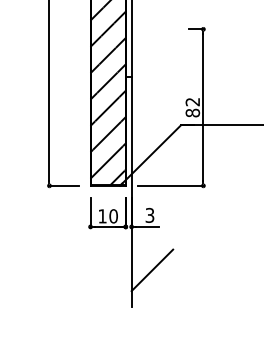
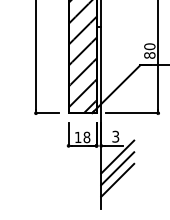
text: (192, 101) -> (149, 46), 82 -> 80
text: (113, 216) -> (86, 137), 10 -> 18
line: (152, 240) -> (117, 156), added
line: (152, 255) -> (117, 168), added

